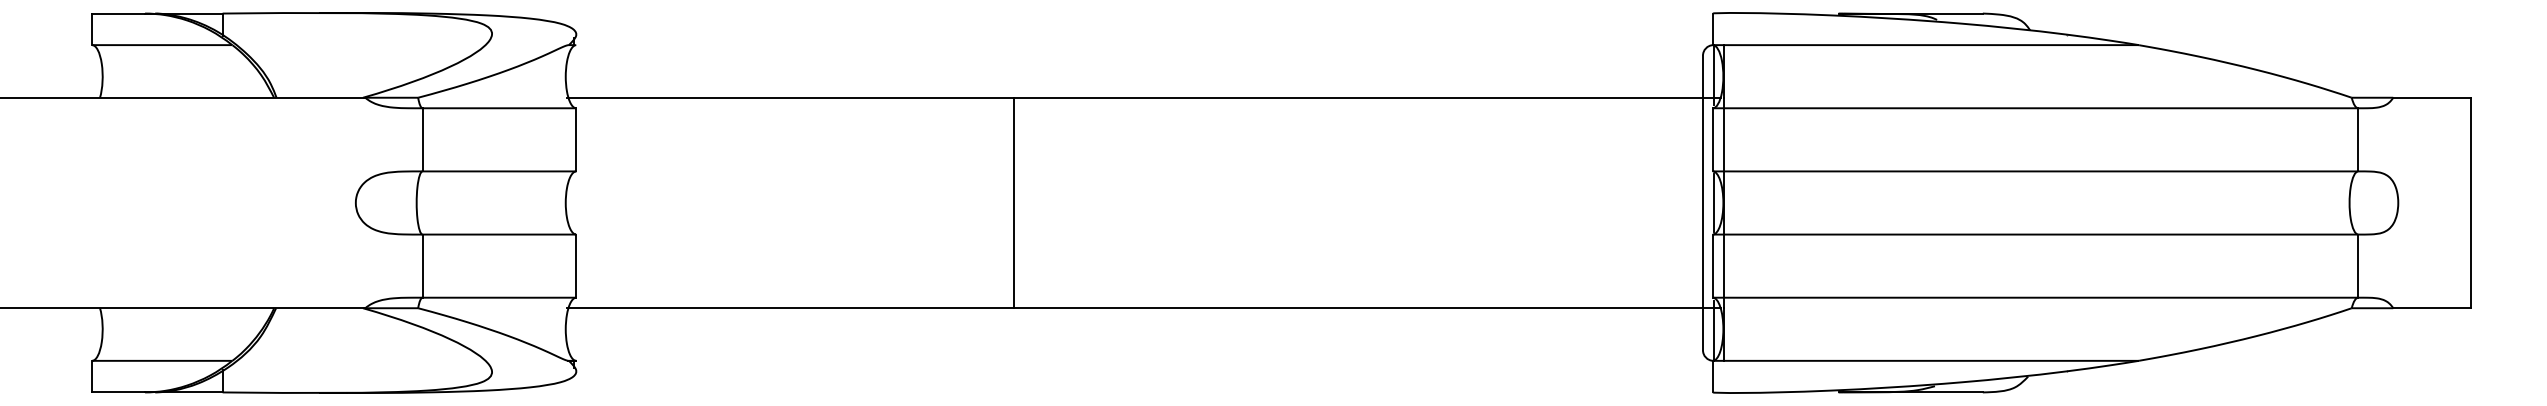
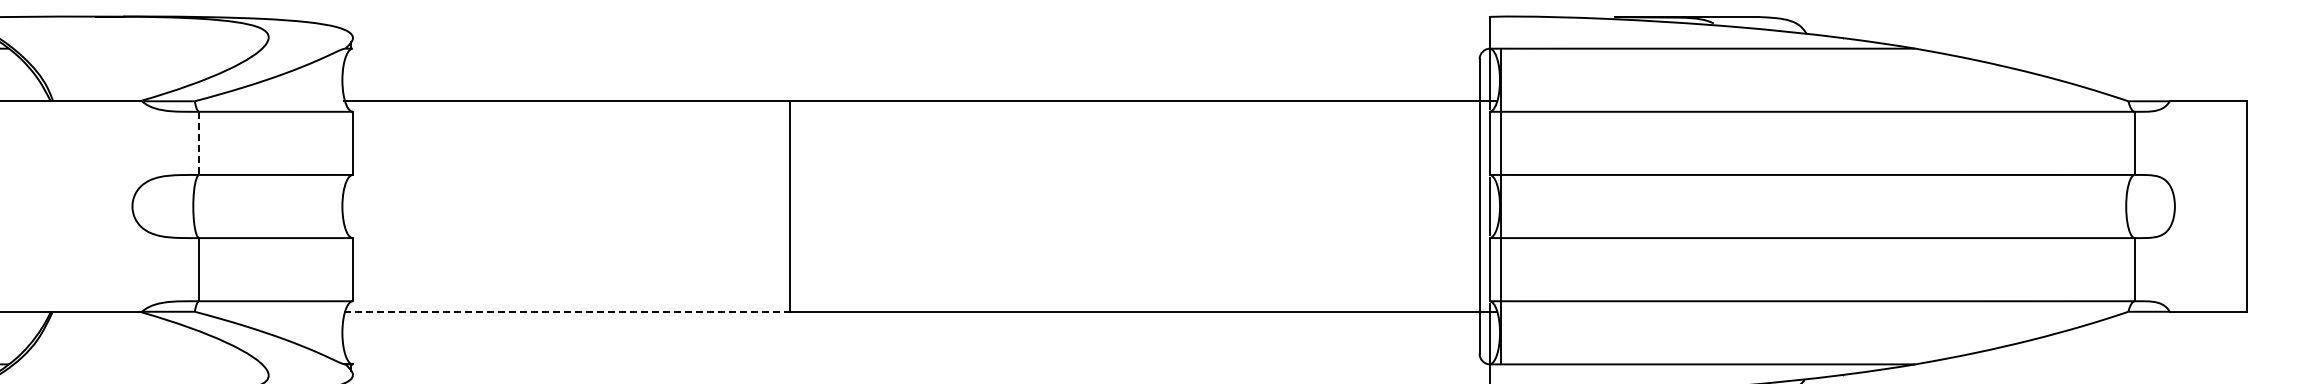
line: (422, 139) -> (199, 143), solid -> dashed
line: (790, 308) -> (567, 312), solid -> dashed

